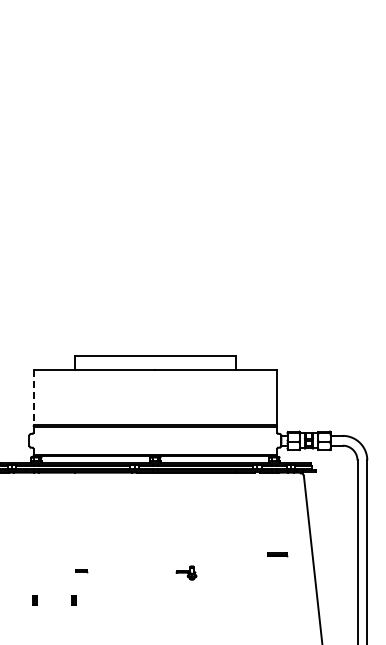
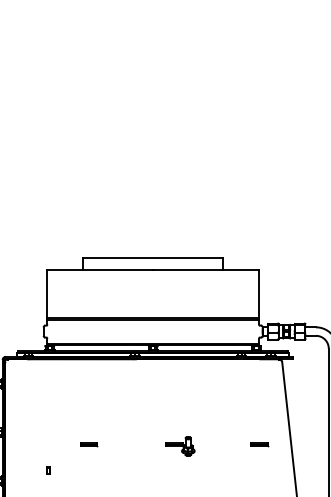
line: (33, 397) -> (47, 294), dashed -> solid
part: (277, 554) -> (259, 444), moved
part: (81, 570) -> (89, 444), size x1.67
part: (186, 572) -> (180, 446), size x1.67
part: (73, 600) -> (82, 470), removed

